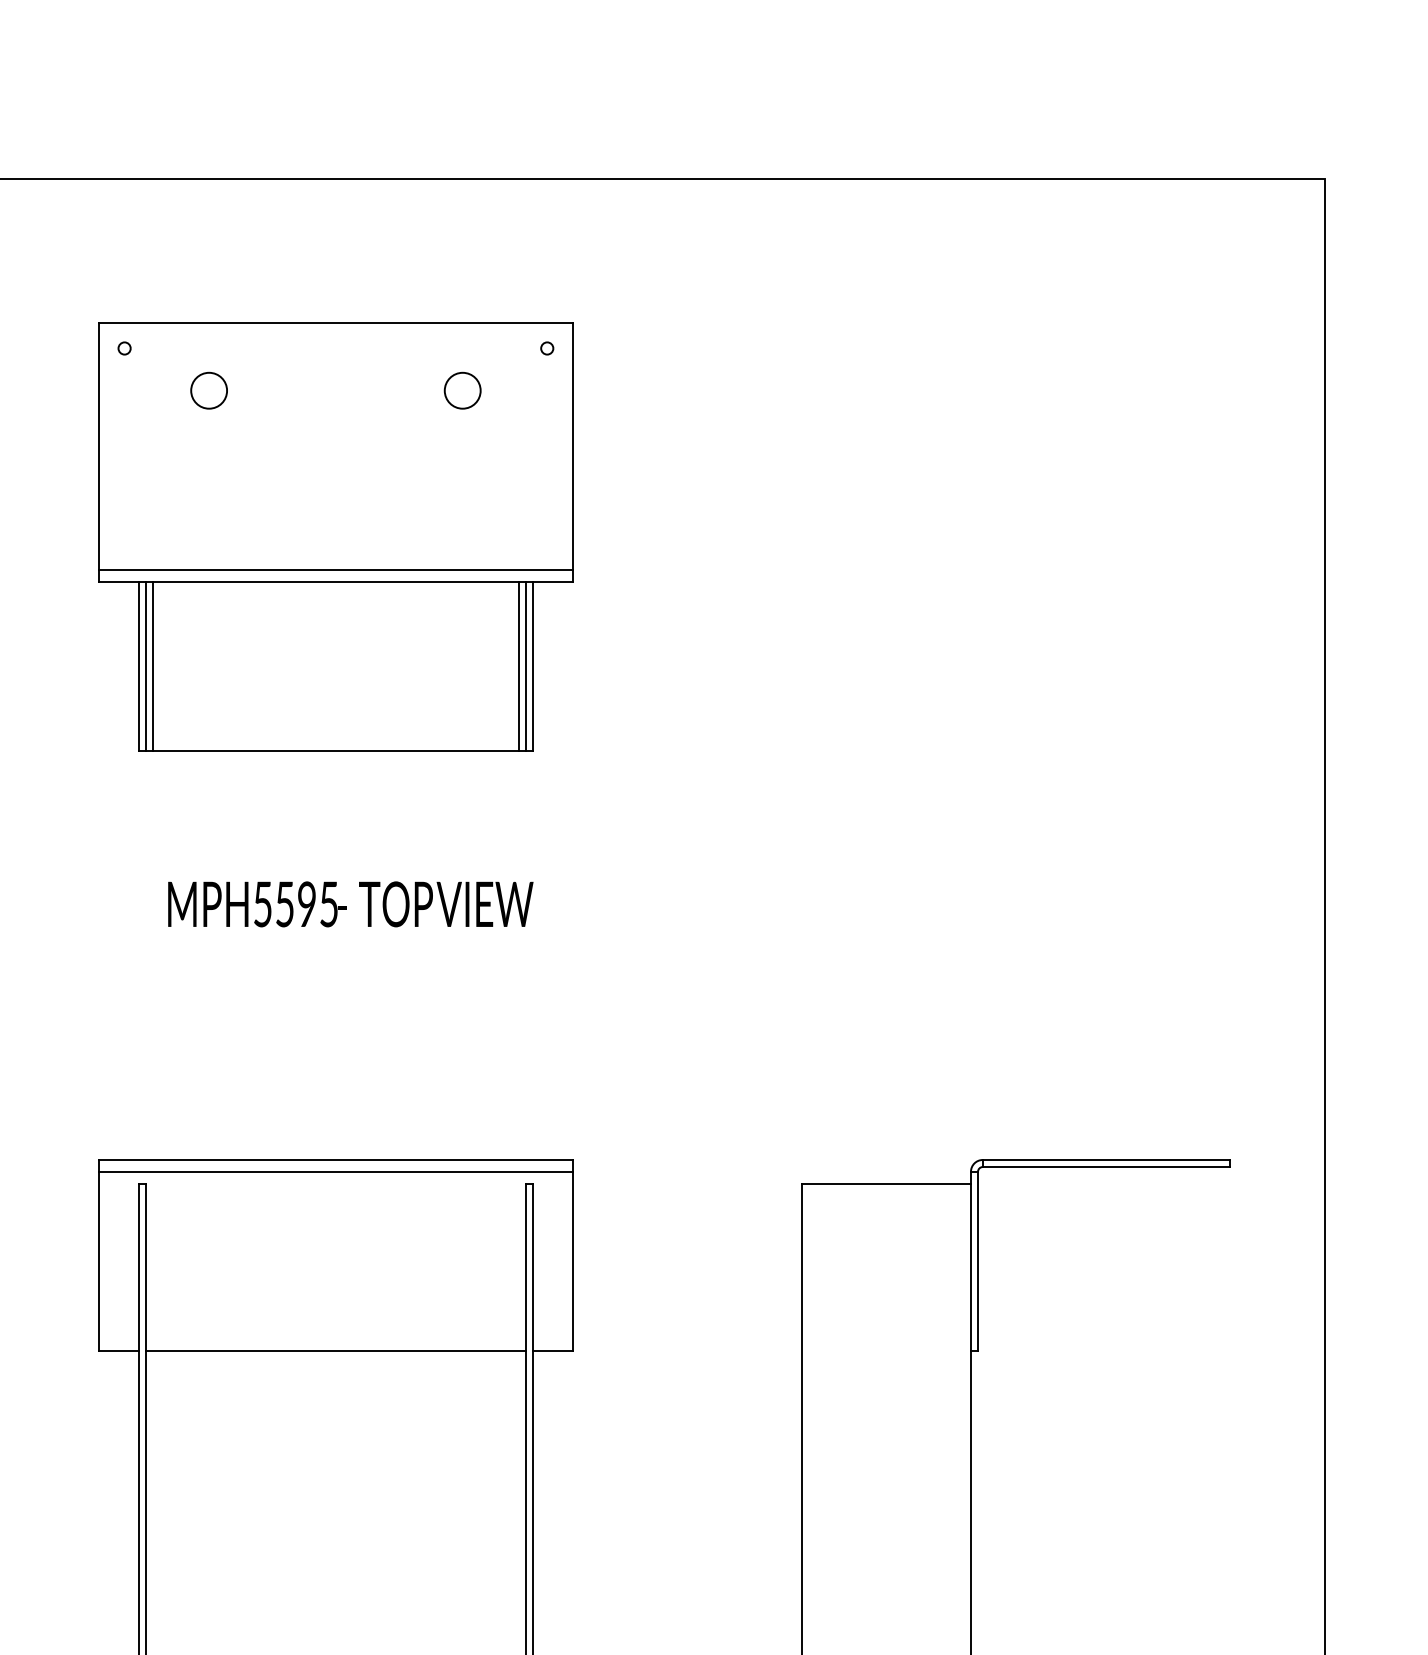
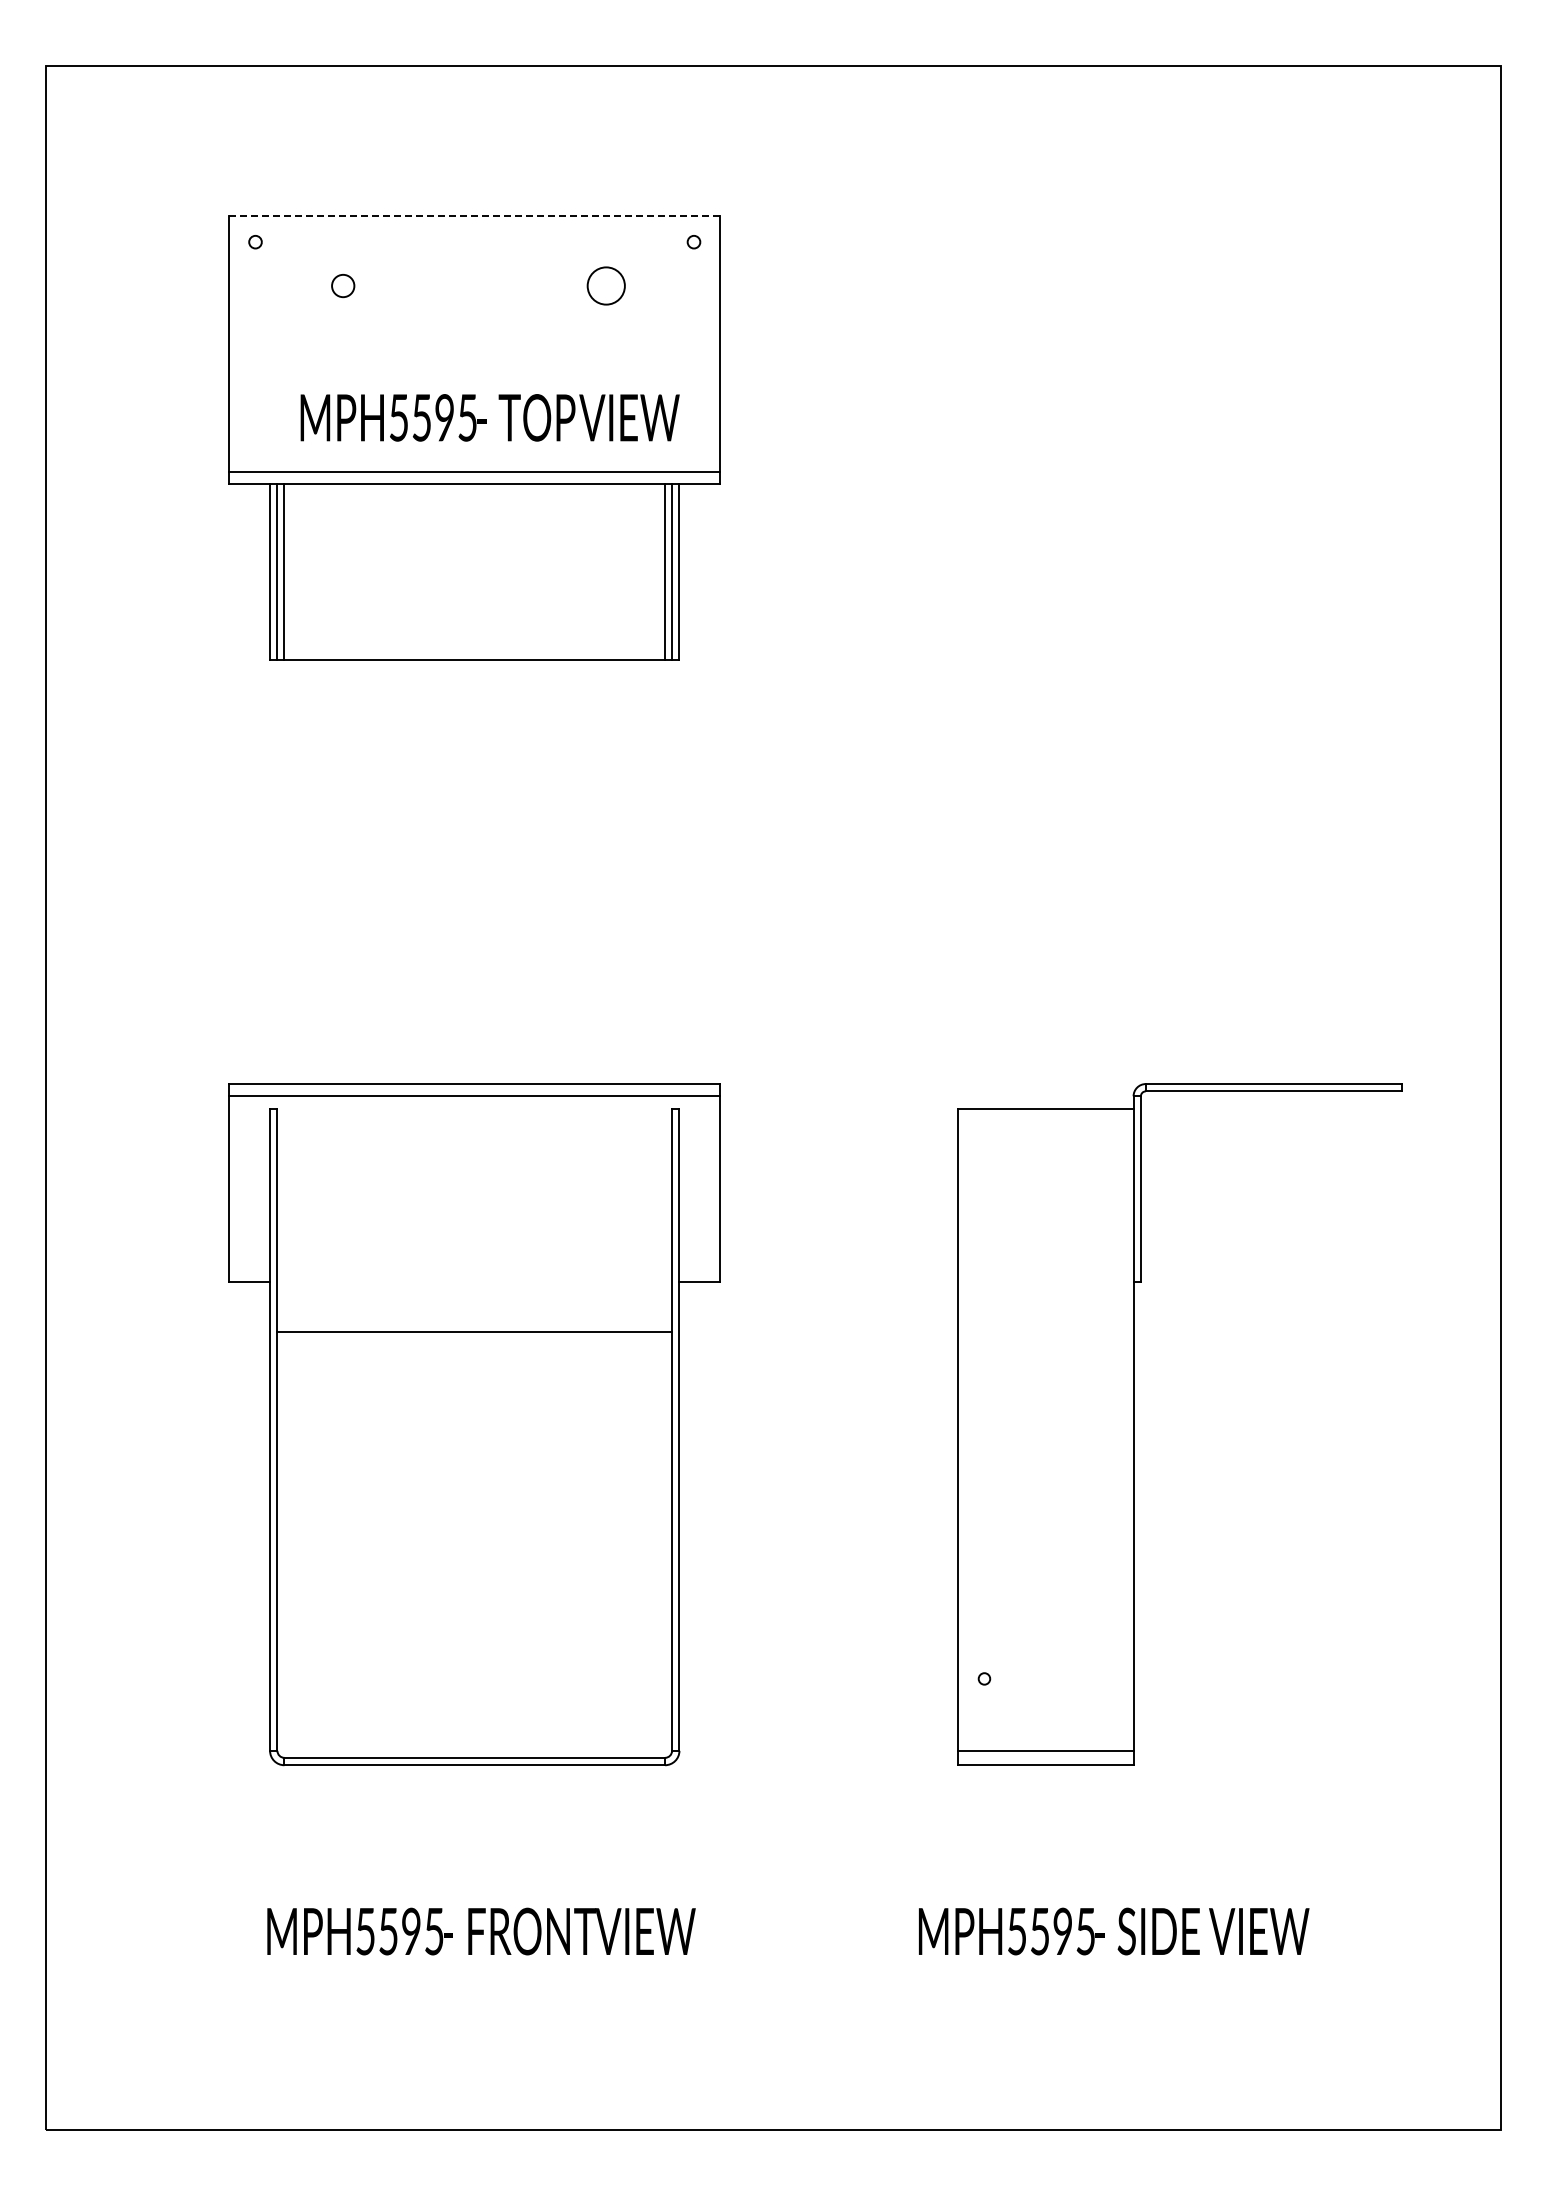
line: (335, 322) -> (474, 215), solid -> dashed
circle: (208, 390) -> (342, 285), size x0.6
text: (350, 904) -> (489, 417), moved
line: (335, 1351) -> (474, 1332), moved

